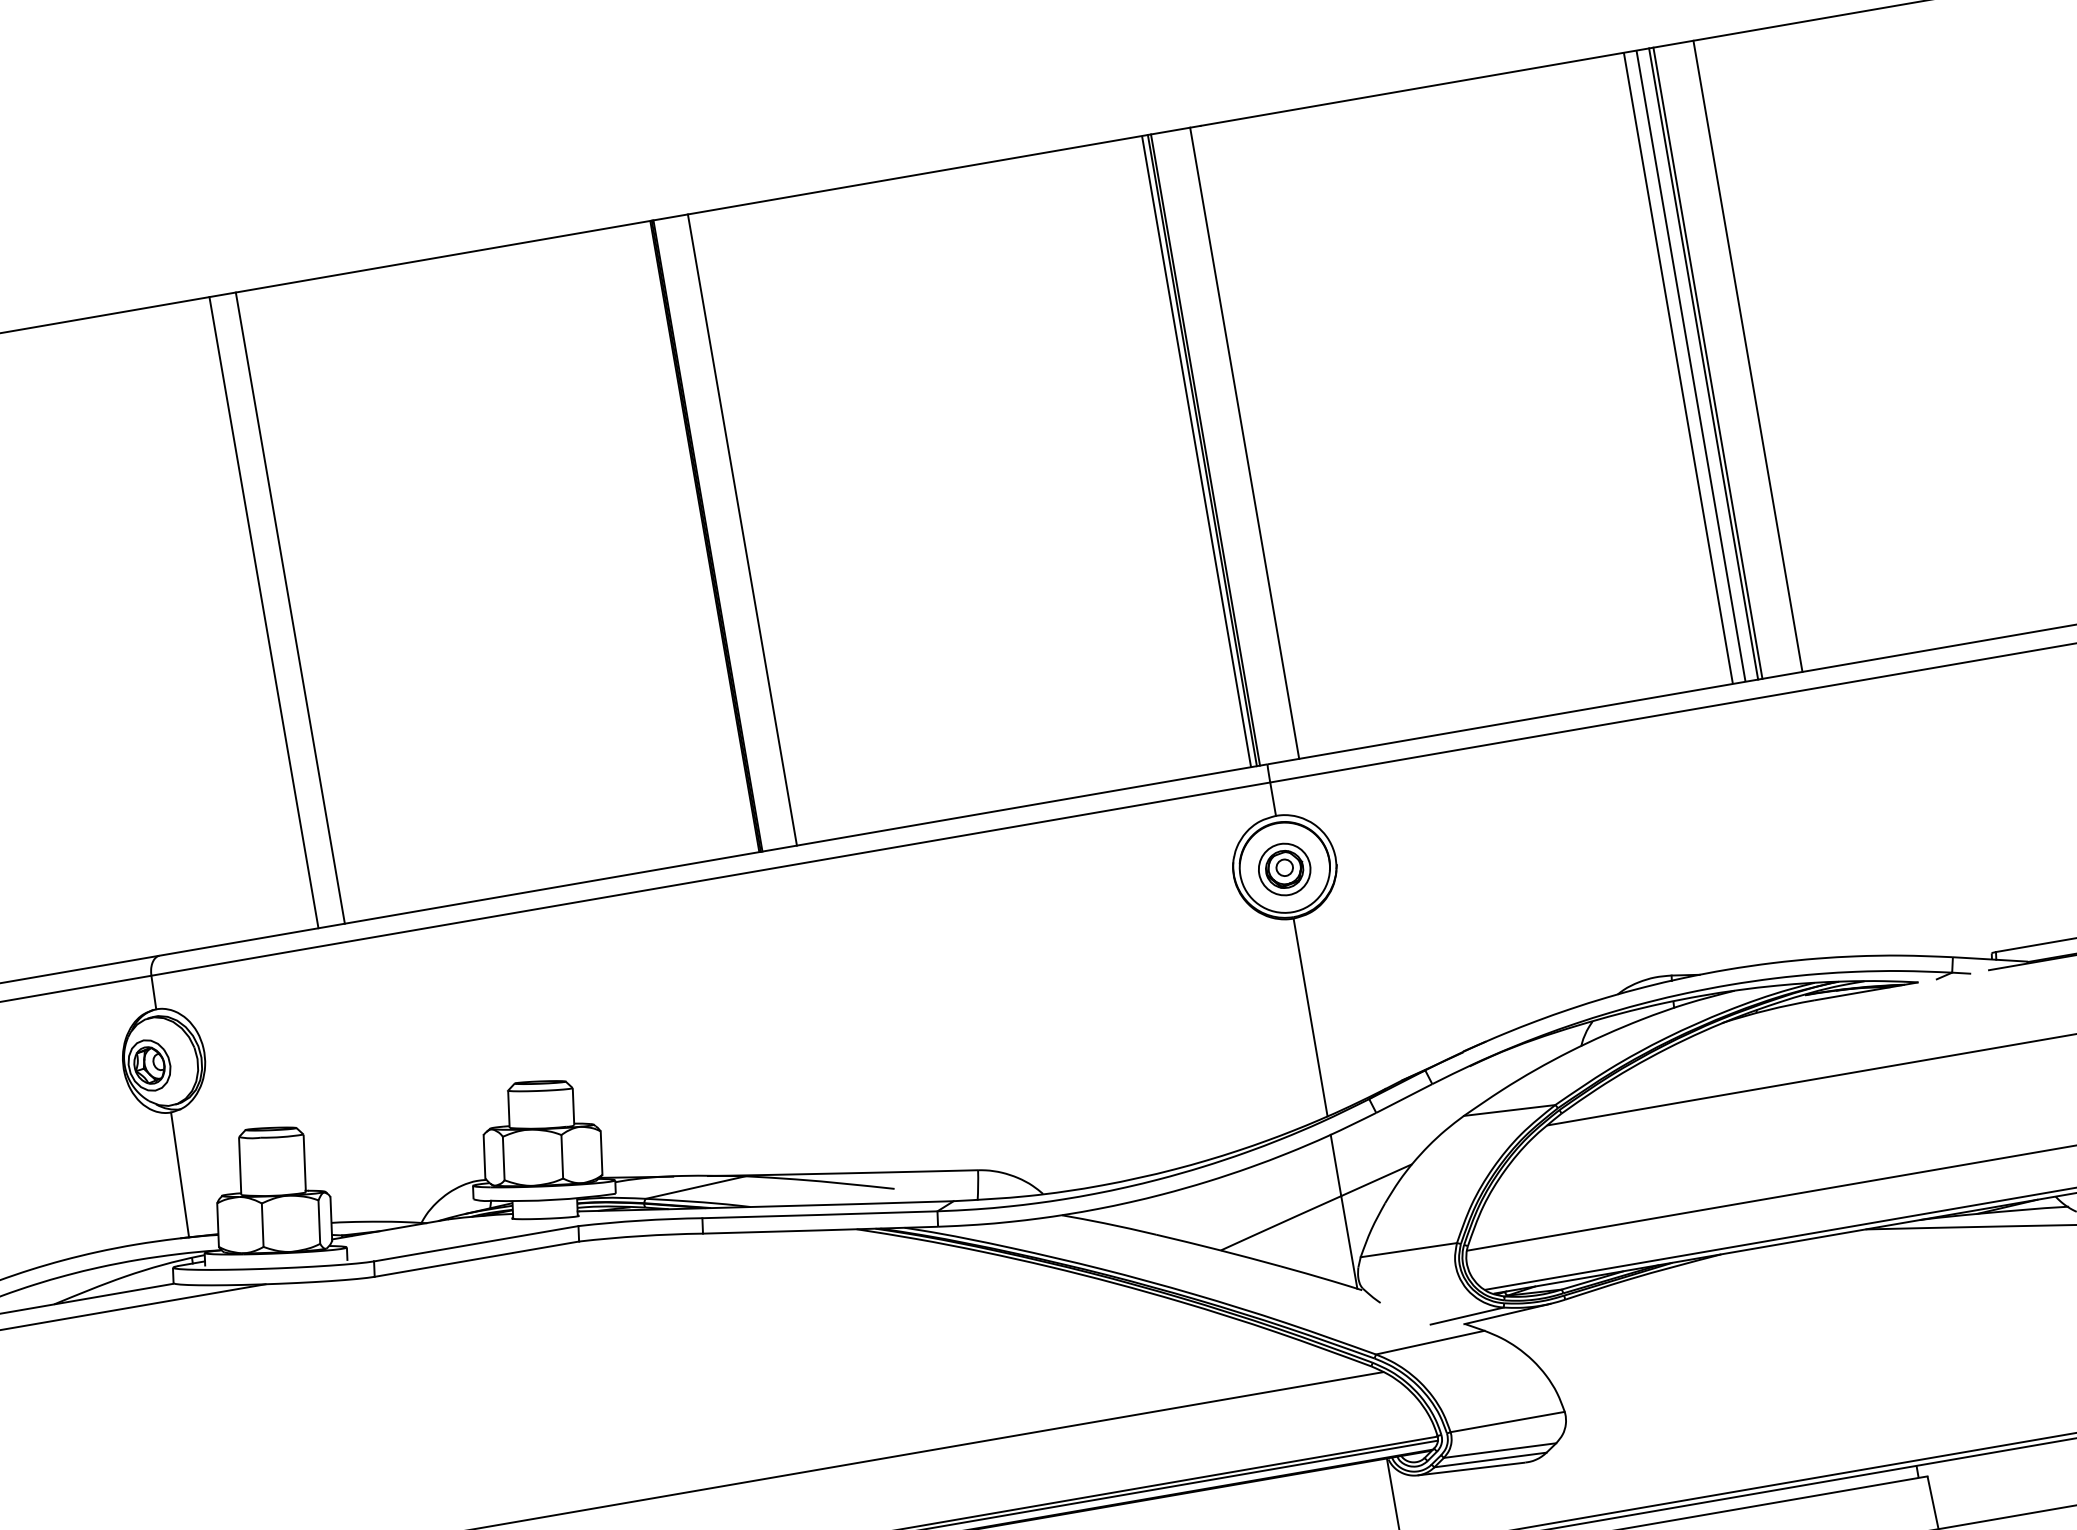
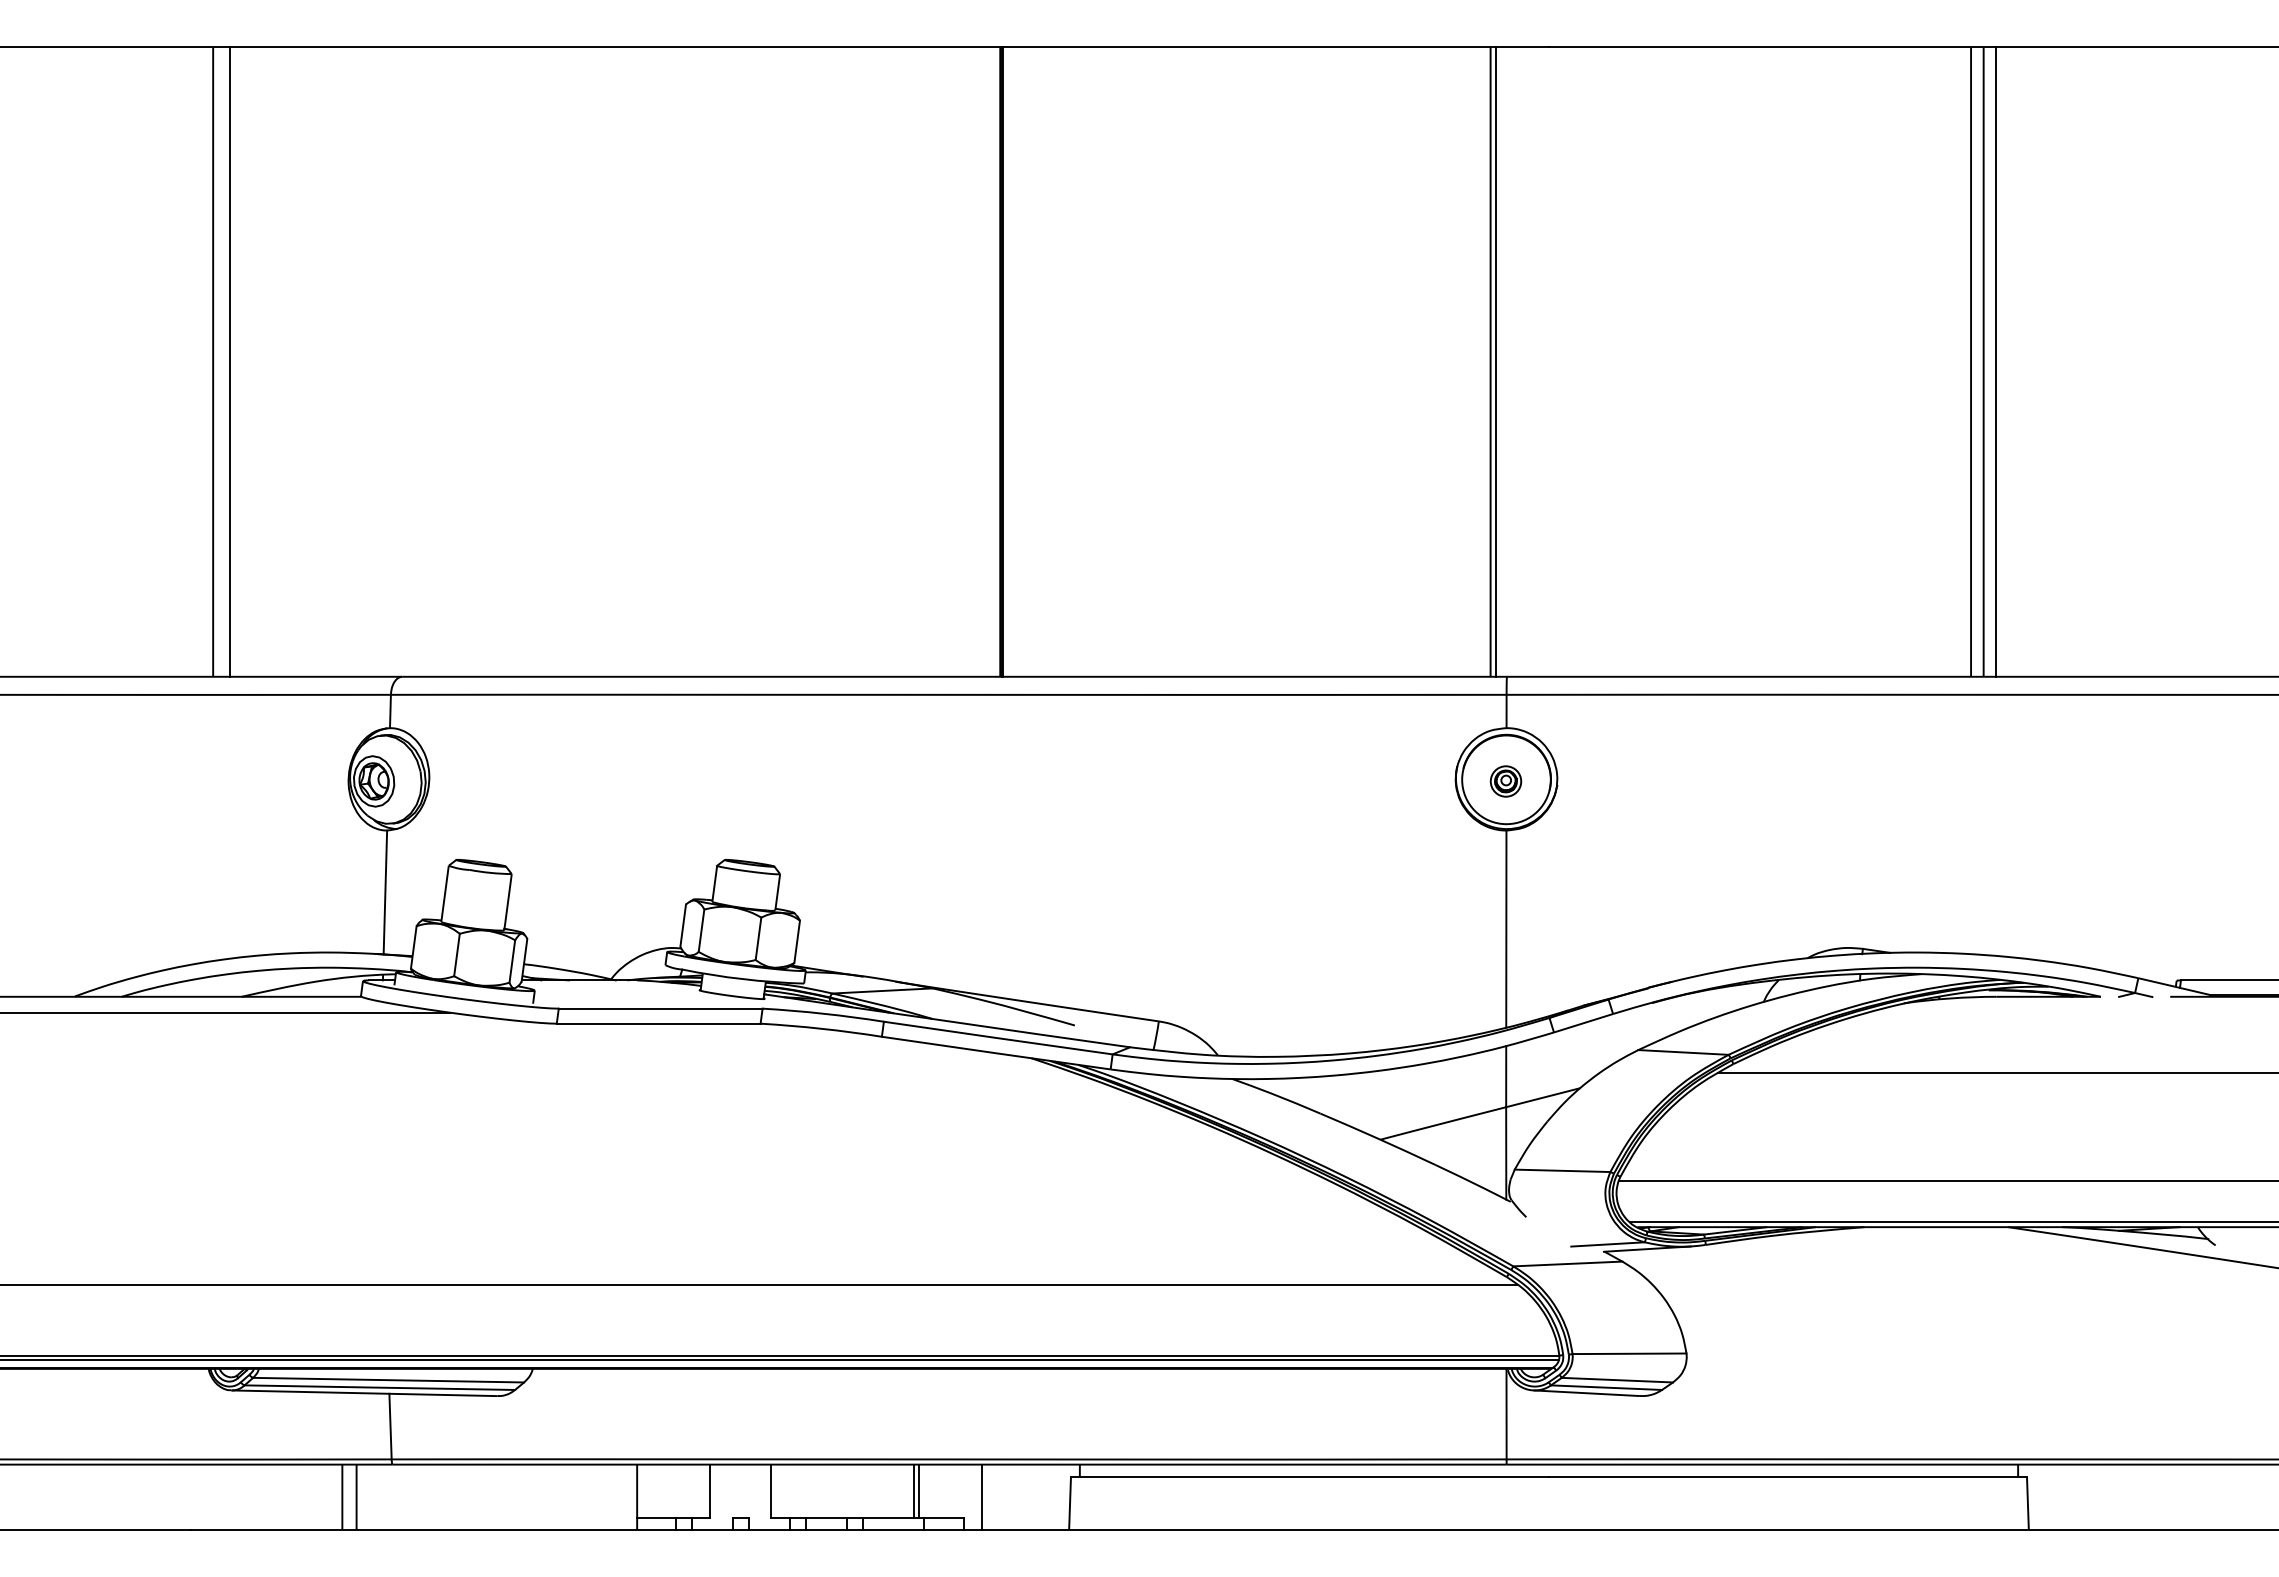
line: (1747, 355) -> (2040, 361), removed
line: (1707, 362) -> (2000, 361), removed
line: (1244, 442) -> (1538, 361), removed
line: (1205, 449) -> (1499, 361), removed
line: (742, 529) -> (1037, 361), removed
line: (289, 607) -> (586, 361), removed
line: (263, 612) -> (560, 361), removed
part: (1284, 869) -> (1505, 781), size x0.6

